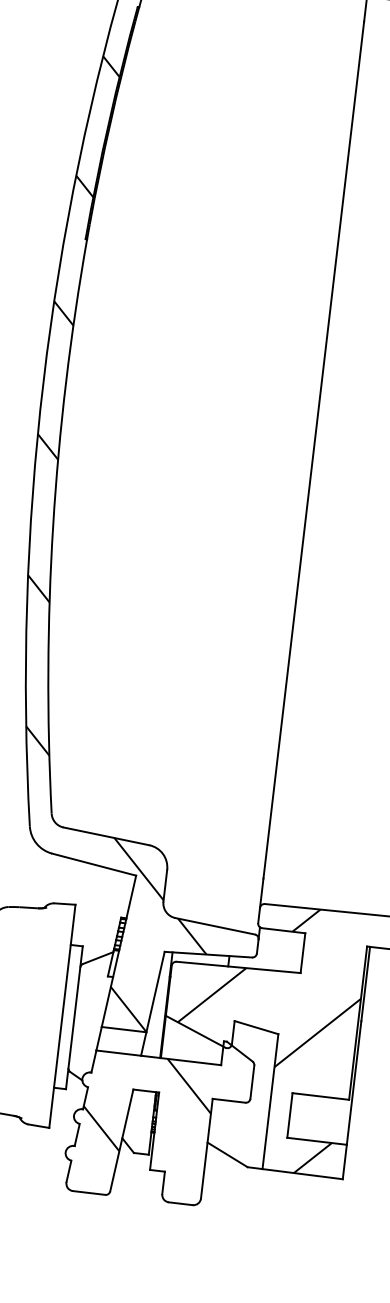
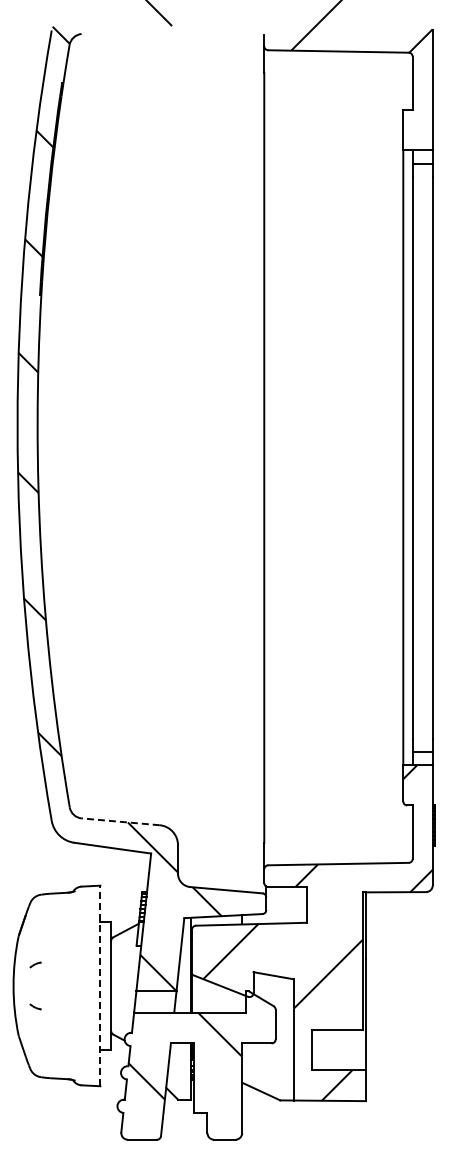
line: (106, 835) -> (120, 821), solid -> dashed
line: (62, 1015) -> (100, 985), solid -> dashed

